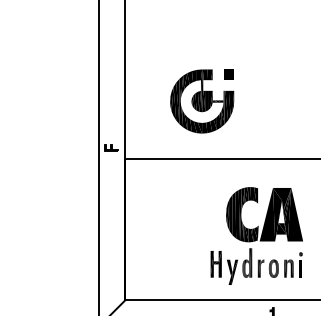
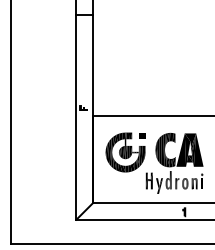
part: (202, 101) -> (125, 152), moved

